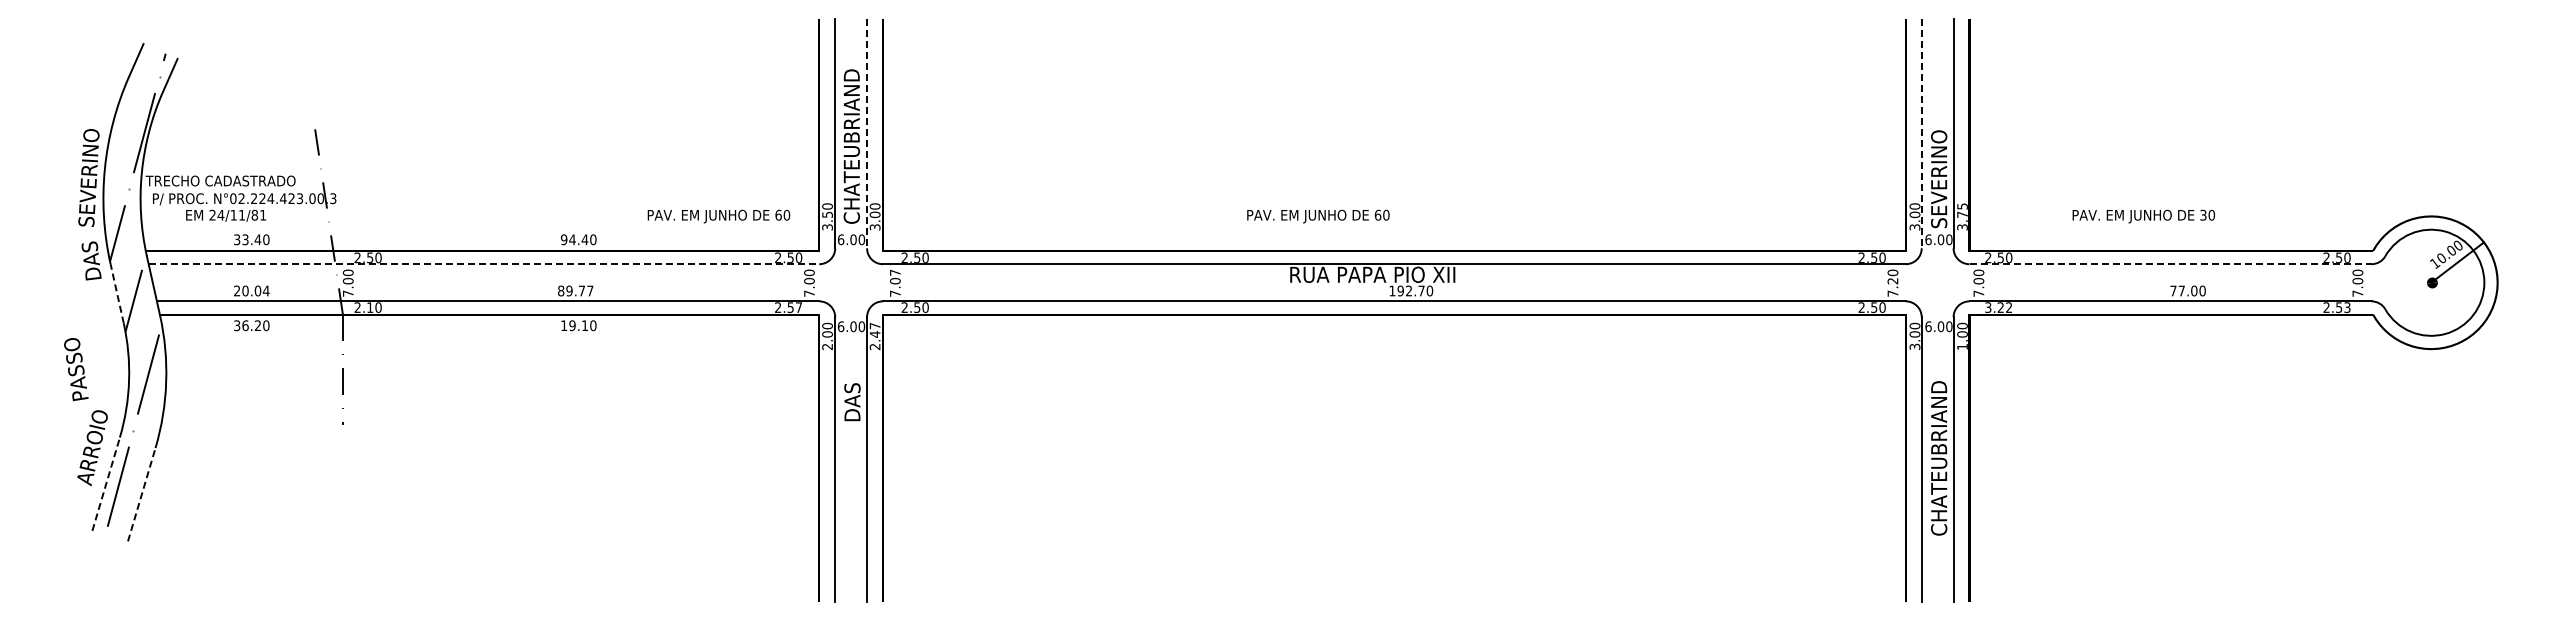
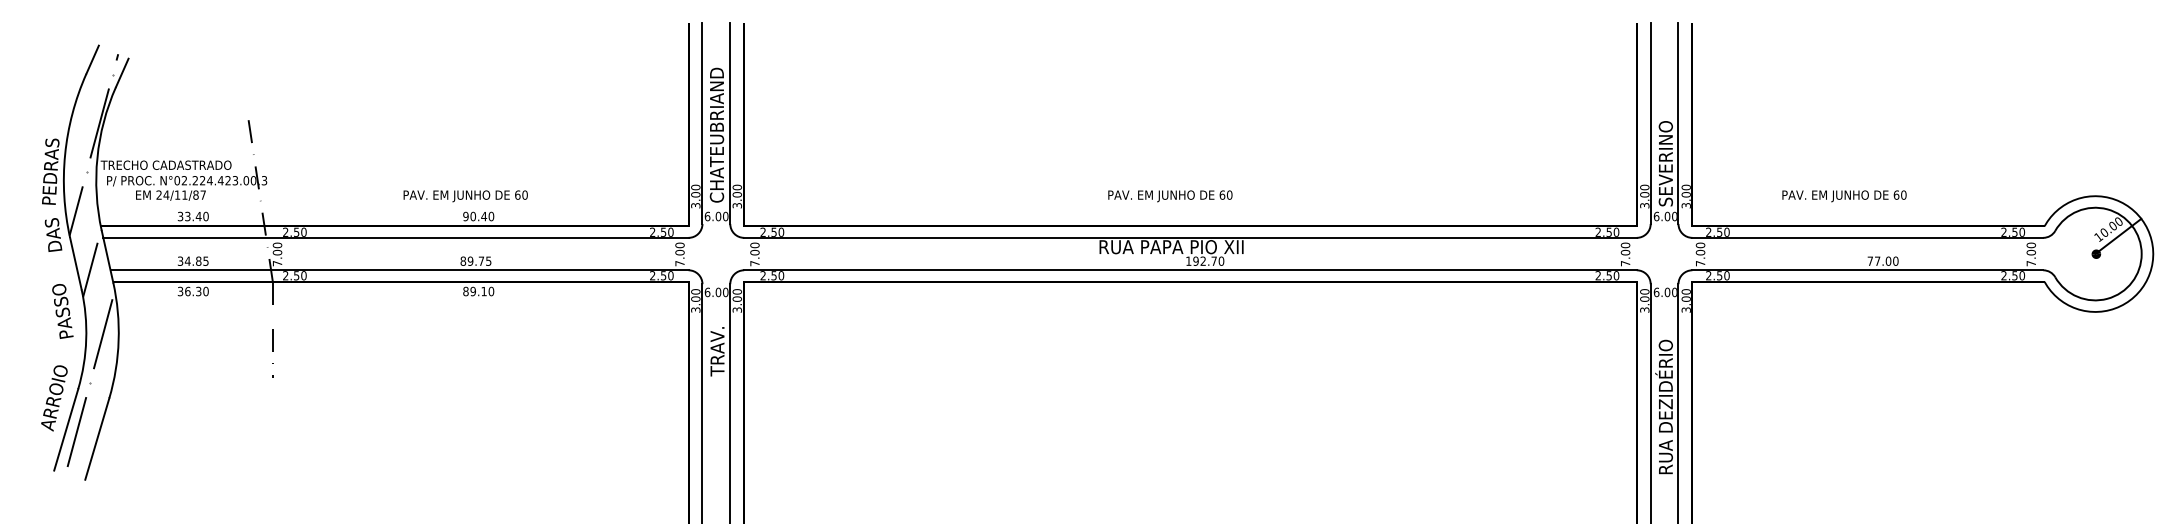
line: (867, 133) -> (730, 123), dashed -> solid
line: (1921, 133) -> (1650, 123), dashed -> solid
text: (88, 177) -> (50, 162), SEVERINO -> PEDRAS
text: (1962, 210) -> (1686, 190), 3.75 -> 3.00
text: (827, 214) -> (695, 194), 3.50 -> 3.00
text: (2203, 214) -> (1896, 194), 30 -> 60
text: (263, 215) -> (203, 195), 24/11/81 -> 24/11/87
text: (718, 216) -> (465, 196), moved
text: (1318, 216) -> (1170, 196), moved
text: (572, 239) -> (473, 216), 94.40 -> 90.40
line: (484, 264) -> (396, 238), dashed -> solid
line: (2171, 264) -> (1868, 238), dashed -> solid
text: (895, 272) -> (755, 245), 7.07 -> 7.00
text: (1892, 281) -> (1625, 252), 7.20 -> 7.00
text: (251, 290) -> (193, 260), 20.04 -> 34.85
text: (590, 290) -> (488, 260), 89.77 -> 89.75
line: (117, 293) -> (76, 263), dashed -> solid
text: (370, 307) -> (296, 275), 2.10 -> 2.50
text: (798, 307) -> (670, 275), 2.57 -> 2.50
text: (1998, 307) -> (1717, 275), 3.22 -> 2.50
text: (2347, 307) -> (2022, 275), 2.53 -> 2.50
text: (257, 325) -> (198, 291), 36.20 -> 36.30
text: (564, 325) -> (466, 291), 19.10 -> 89.10
text: (874, 335) -> (736, 300), 2.47 -> 3.00
text: (827, 346) -> (695, 309), 2.00 -> 3.00
text: (1962, 346) -> (1686, 309), 1.00 -> 3.00
text: (76, 369) -> (63, 311), moved
text: (852, 394) -> (717, 351), DAS -> TRAV.
text: (1936, 458) -> (1663, 407), CHATEUBRIAND -> RUA DEZIDÉRIO
line: (106, 484) -> (66, 430), dashed -> solid
line: (141, 494) -> (97, 438), dashed -> solid

